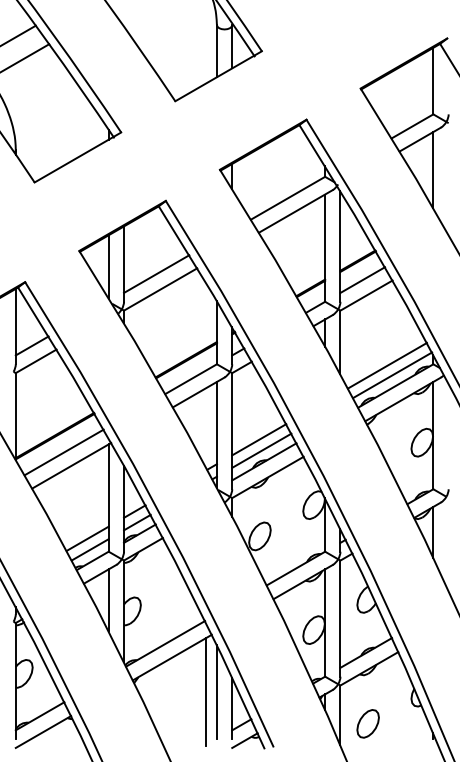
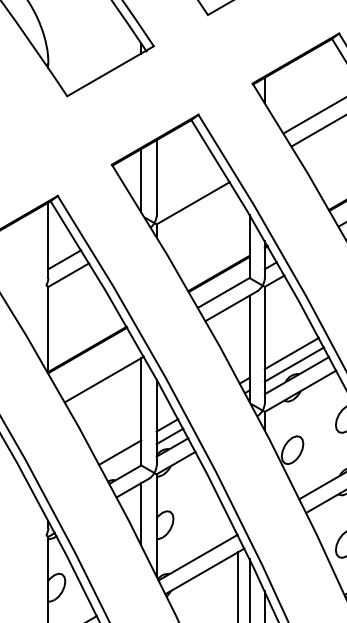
line: (156, 273) -> (189, 187), removed
line: (63, 452) -> (96, 366), removed
line: (89, 549) -> (122, 463), removed

